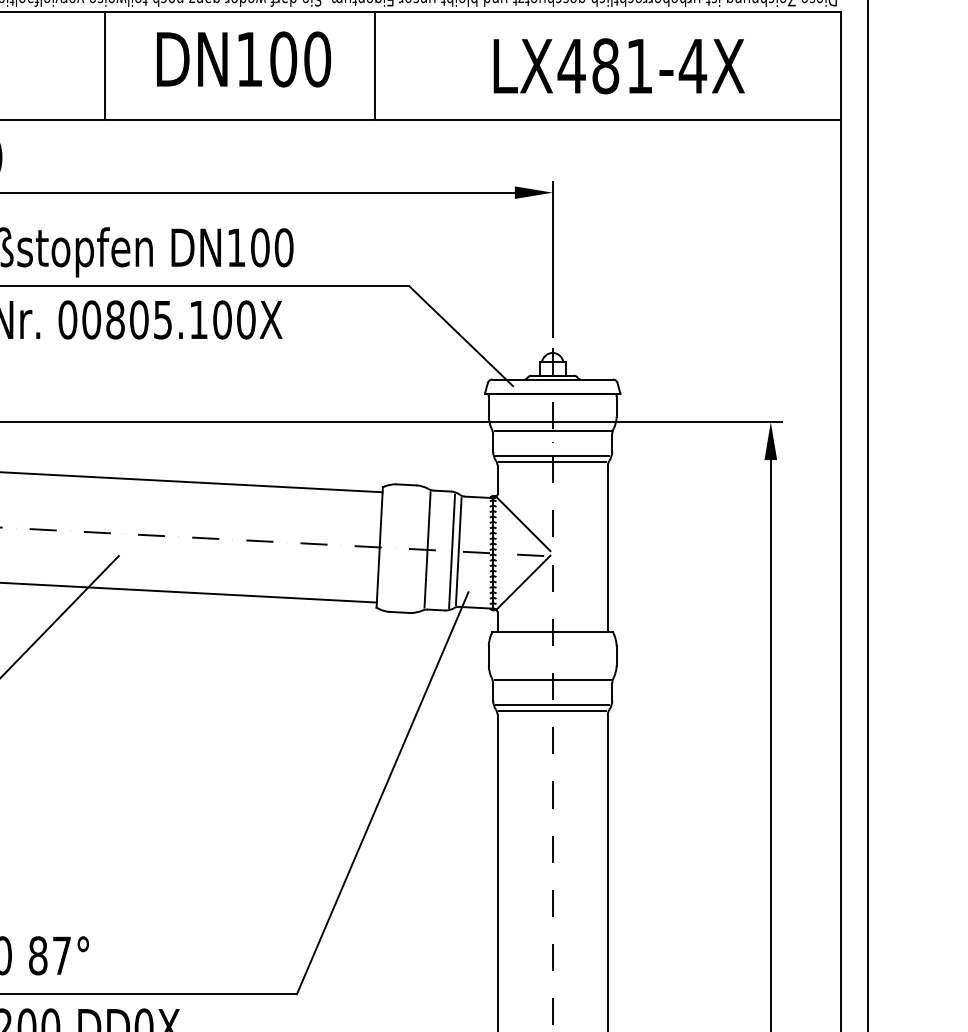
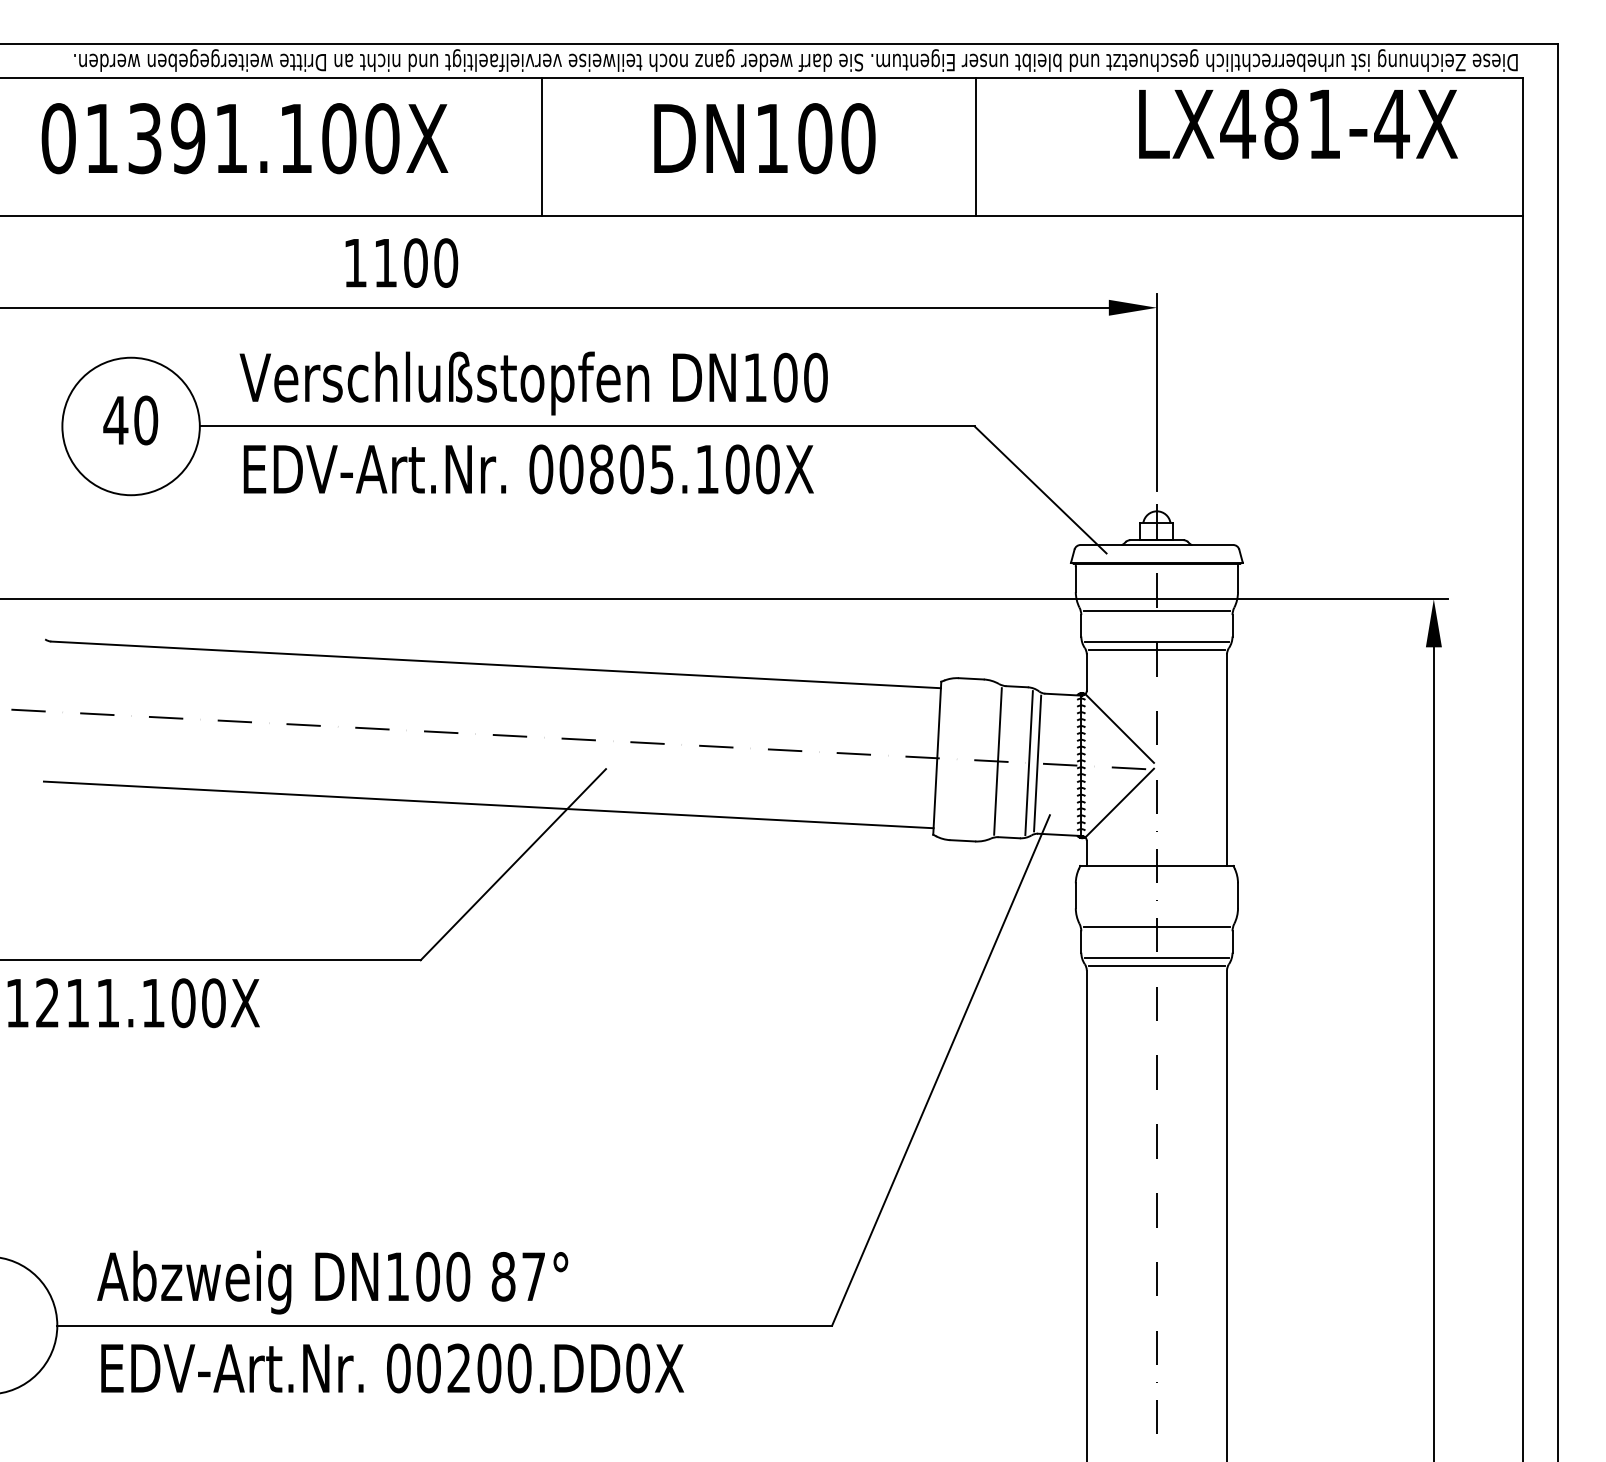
line: (105, 65) -> (542, 146), moved
line: (375, 65) -> (975, 146), moved
text: (619, 65) -> (1298, 123), moved

